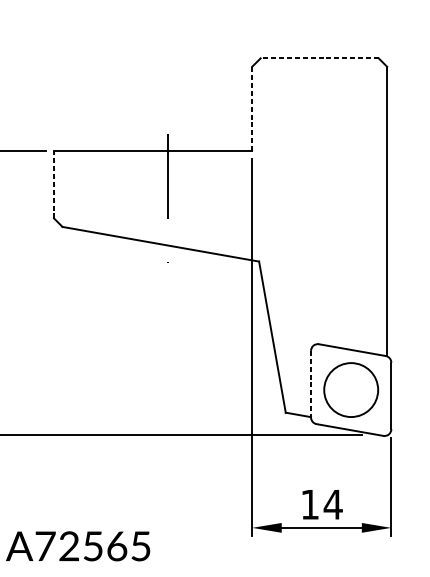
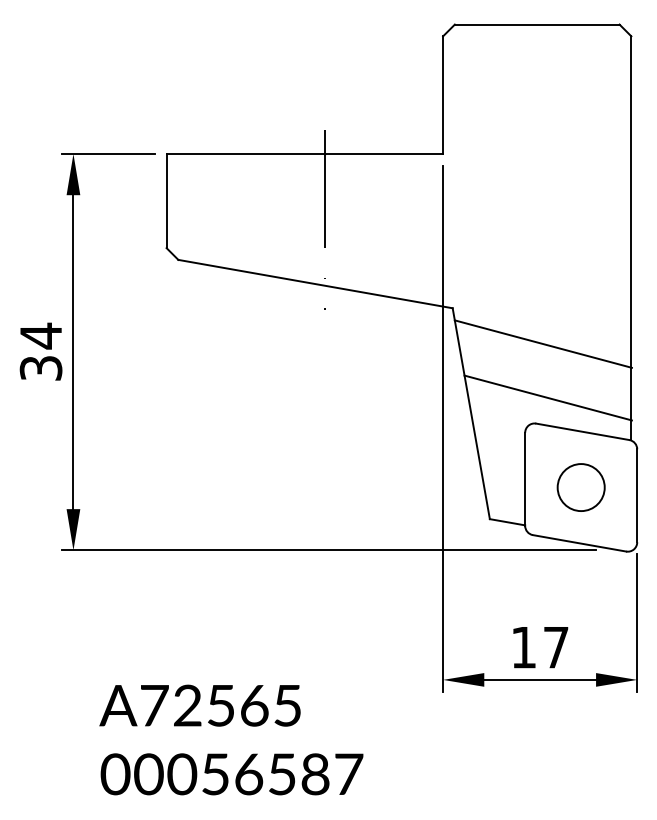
line: (319, 58) -> (536, 24), dashed -> solid
line: (252, 109) -> (443, 95), dashed -> solid
line: (54, 184) -> (166, 200), dashed -> solid
line: (323, 286) -> (542, 343), added
line: (327, 325) -> (547, 397), added
line: (311, 384) -> (525, 479), dashed -> solid
circle: (350, 390) -> (580, 487), size x0.62
text: (332, 504) -> (555, 647), 14 -> 17

